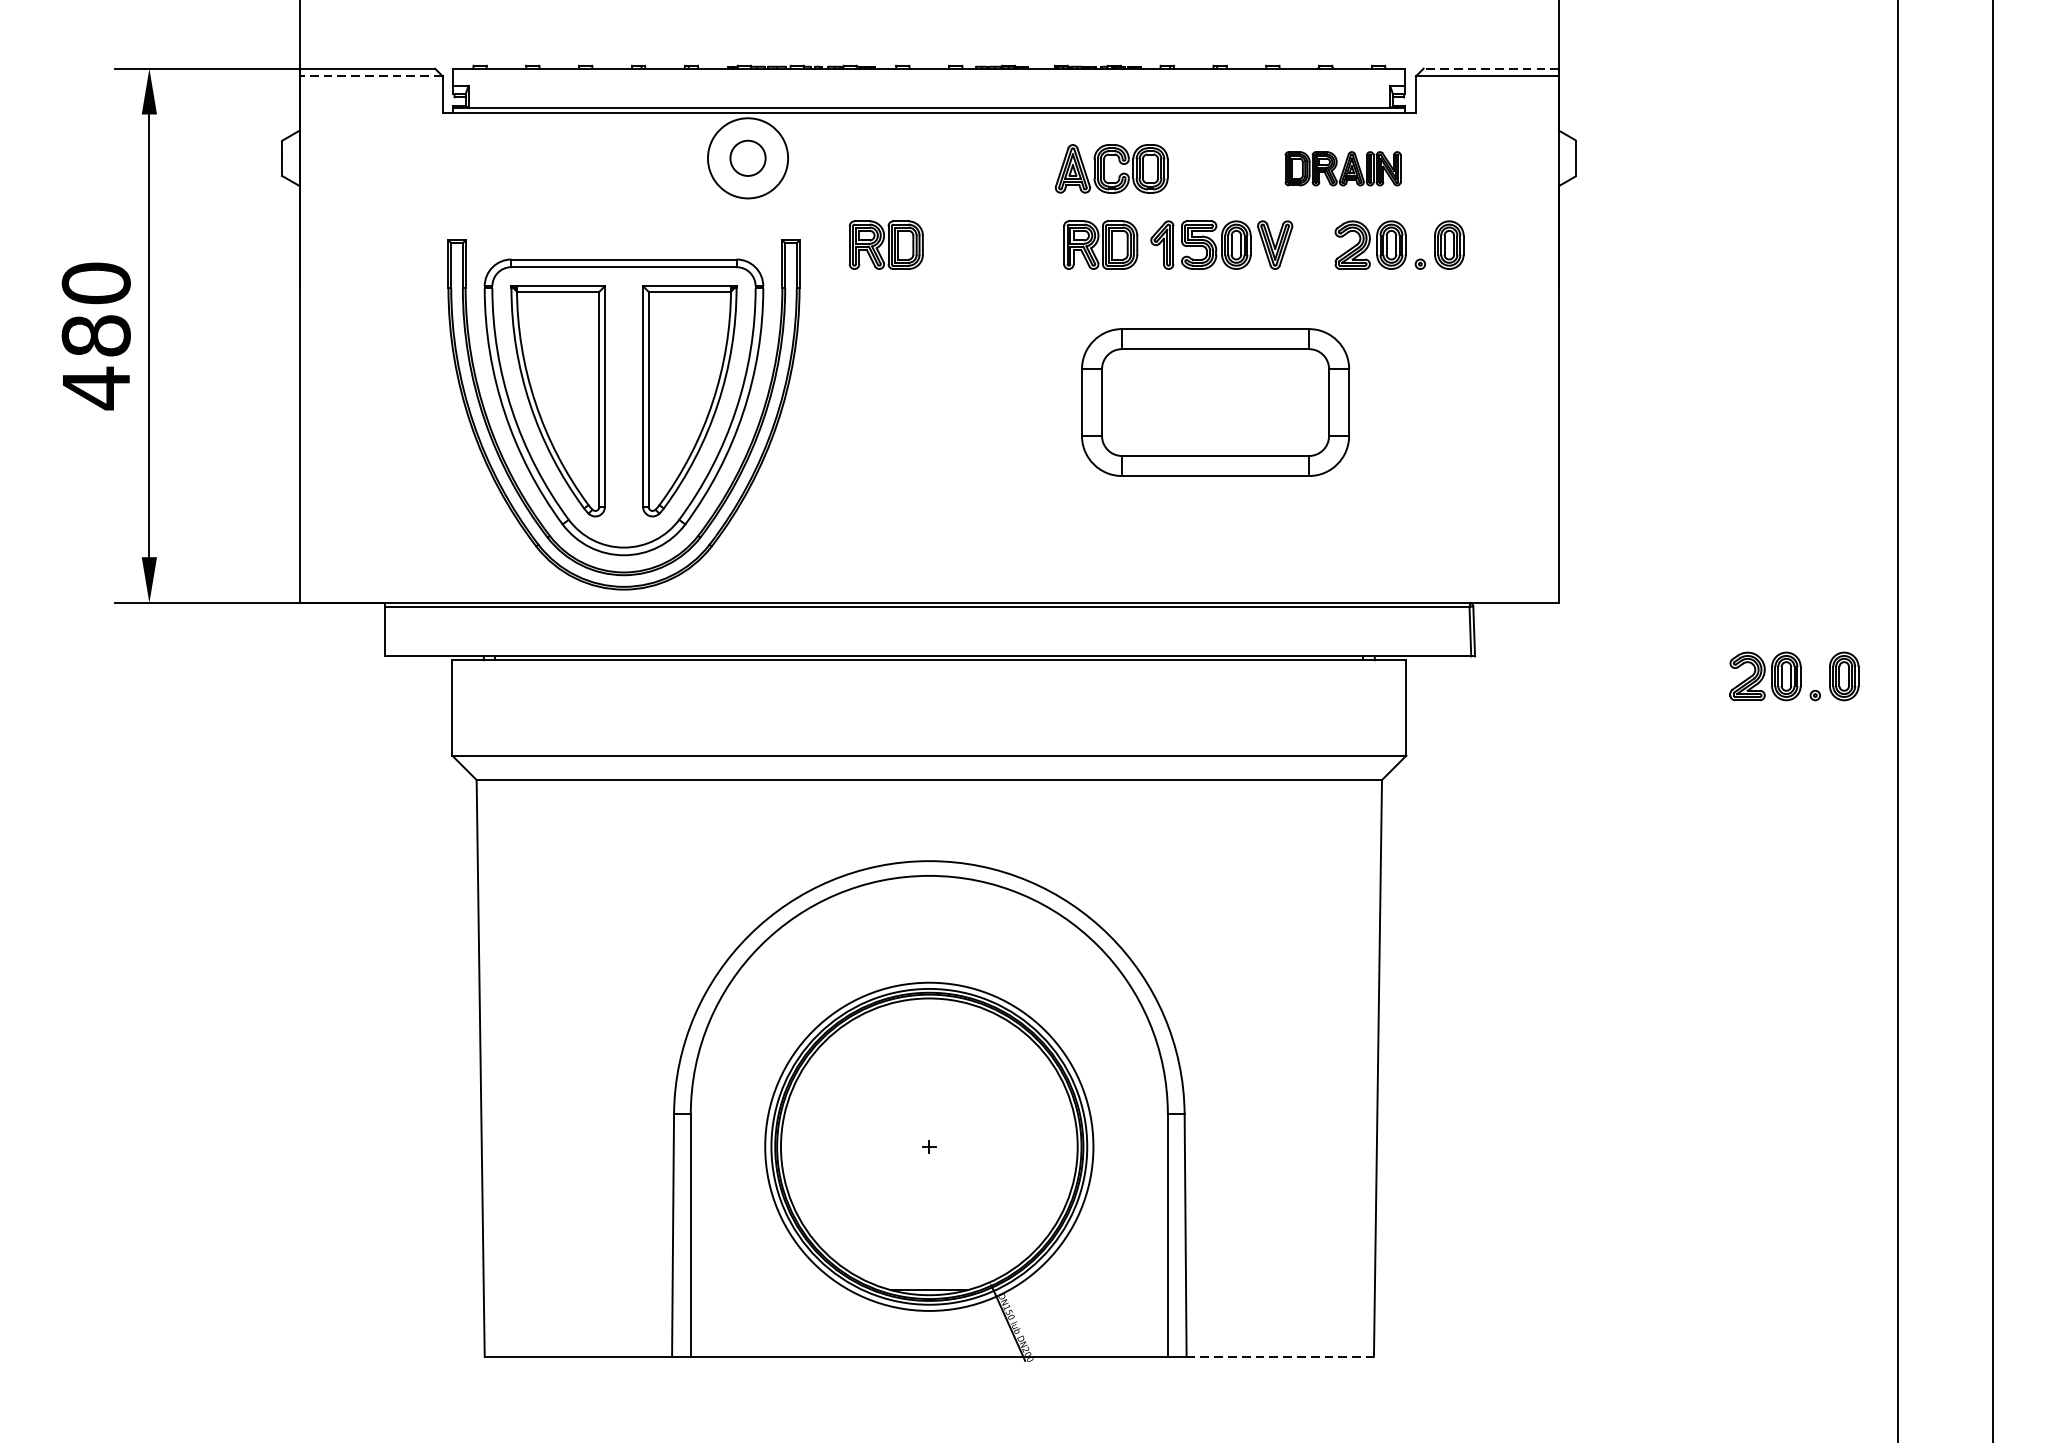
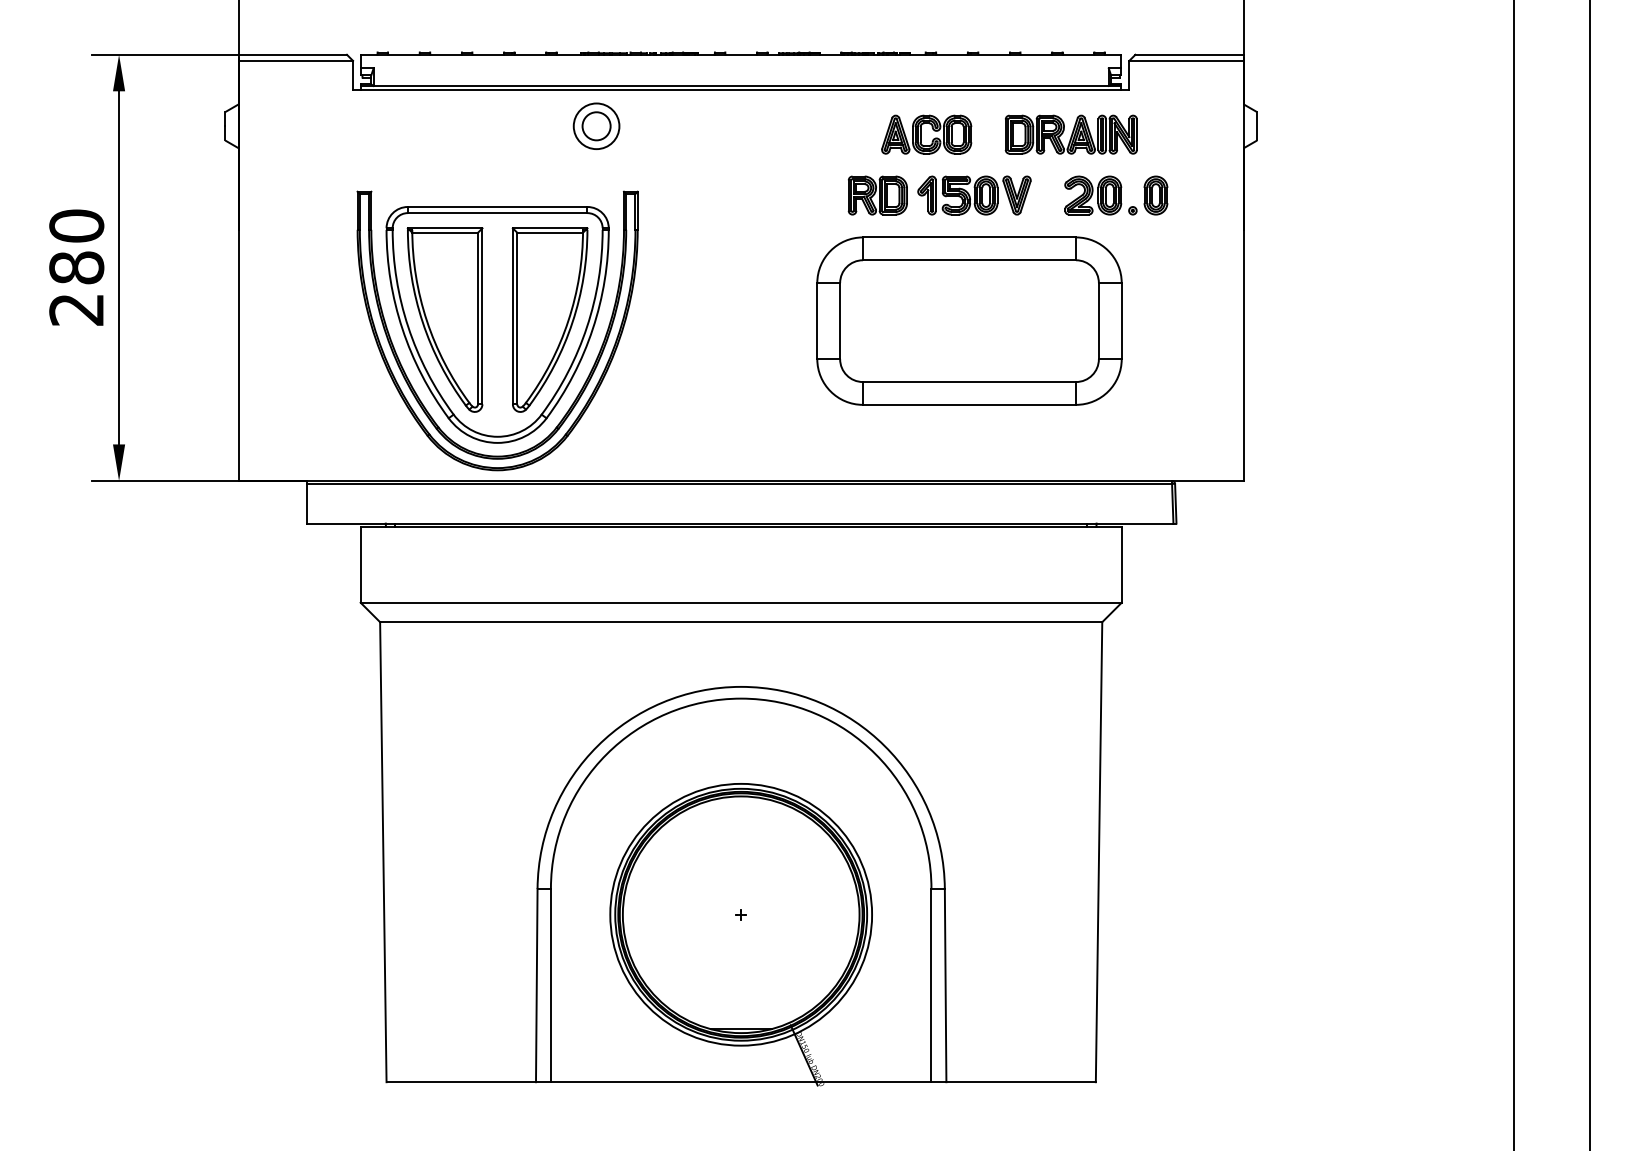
line: (1490, 68) -> (1188, 54), dashed -> solid
line: (370, 75) -> (295, 60), dashed -> solid
circle: (747, 158) -> (596, 126), size x0.71
part: (1111, 168) -> (926, 134), moved
part: (1342, 168) -> (1070, 134), size x1.43
part: (885, 245) -> (706, 195), removed
text: (96, 388) -> (76, 309), 480 -> 280
part: (1215, 401) -> (969, 320), size x1.43
part: (1794, 676) -> (1431, 539), removed
line: (1280, 1357) -> (1021, 1082), dashed -> solid

